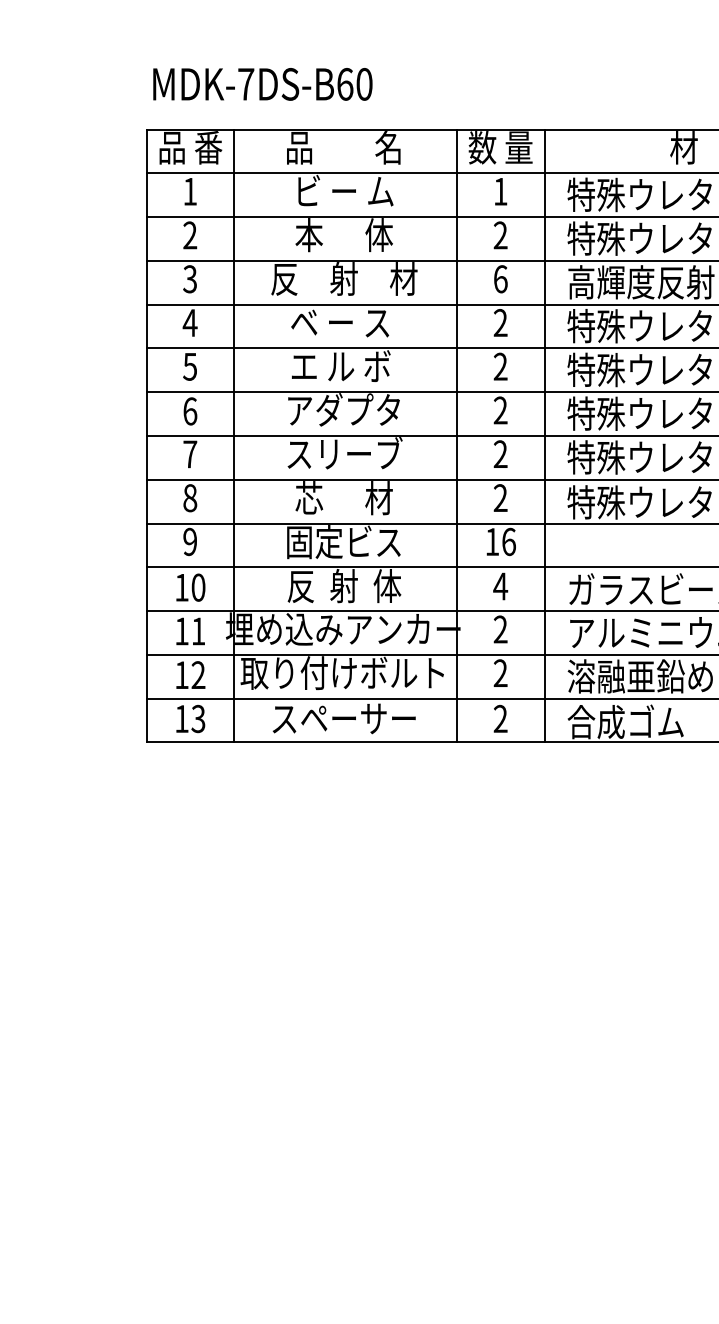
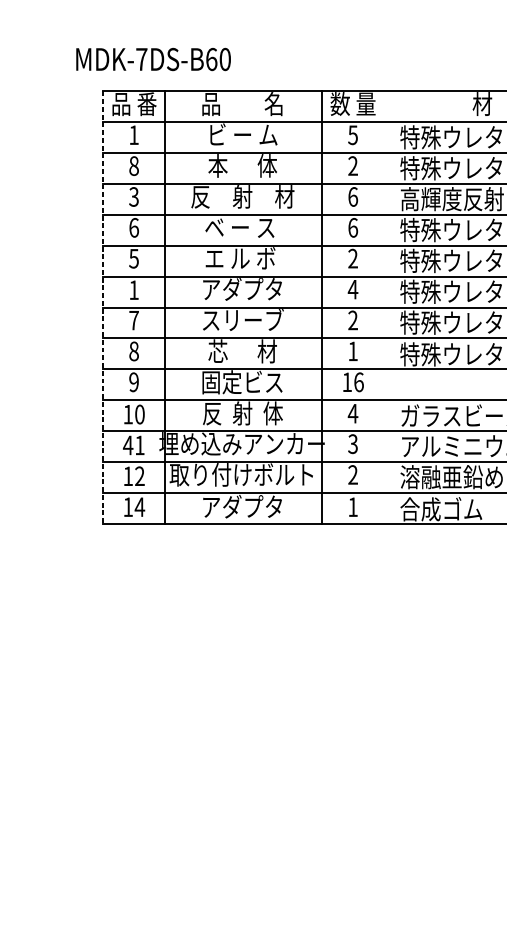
text: (262, 84) -> (153, 59), moved
text: (500, 191) -> (352, 135), 1 -> 5
text: (190, 235) -> (134, 166), 2 -> 8
text: (189, 323) -> (133, 228), 4 -> 6
text: (500, 323) -> (352, 228), 2 -> 6
text: (500, 410) -> (352, 289), 2 -> 4
text: (190, 411) -> (134, 290), 6 -> 1
line: (544, 435) -> (384, 307), removed
line: (146, 436) -> (103, 307), solid -> dashed
text: (500, 497) -> (352, 350), 2 -> 1
text: (500, 629) -> (352, 444), 2 -> 3
text: (181, 631) -> (127, 445), 11 -> 41
text: (343, 717) -> (242, 506), スペーサー -> アダプタ
text: (198, 718) -> (139, 506), 13 -> 14
text: (500, 718) -> (352, 506), 2 -> 1

